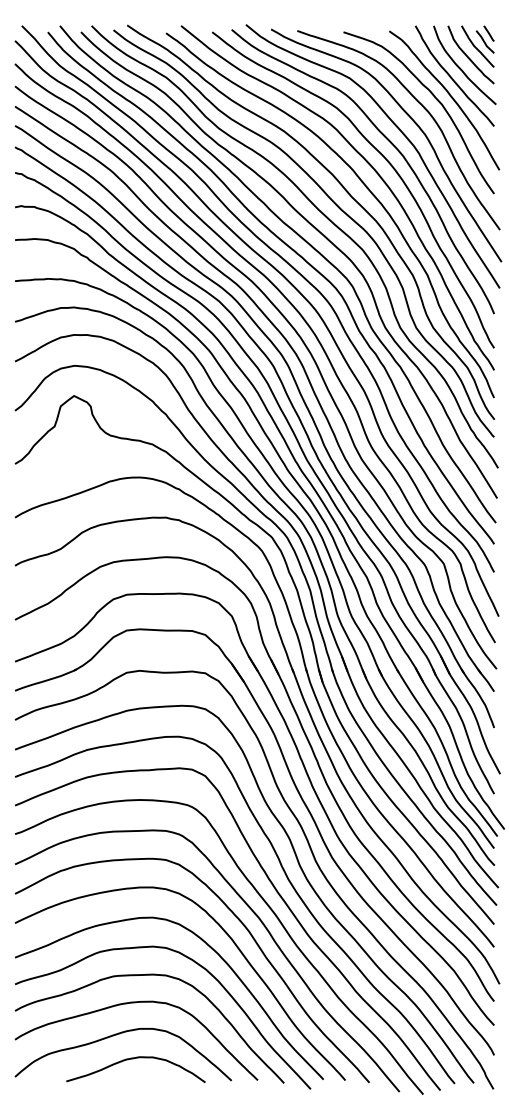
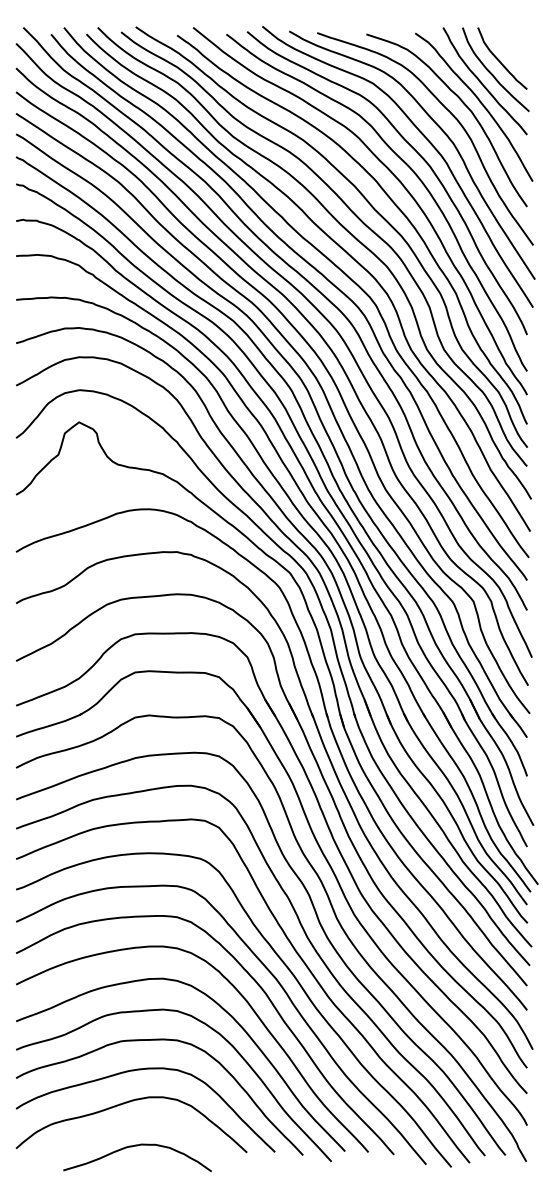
part: (477, 46) -> (509, 49), removed
curve: (133, 1059) -> (134, 1147), moved

